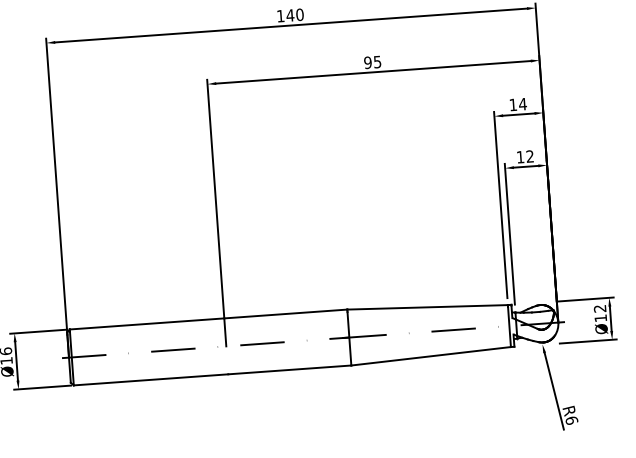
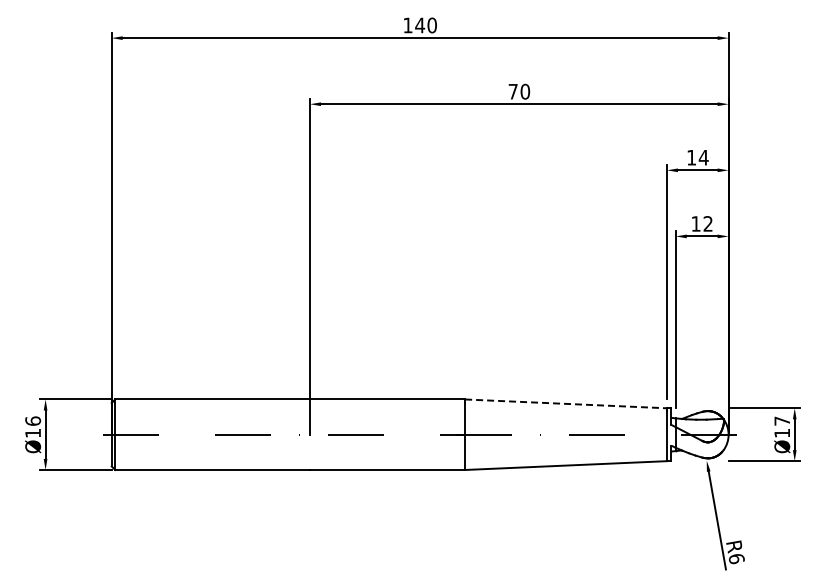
text: (372, 62) -> (519, 91), 95 -> 70
line: (427, 307) -> (566, 403), solid -> dashed
text: (599, 308) -> (781, 420), Ø12 -> Ø17

